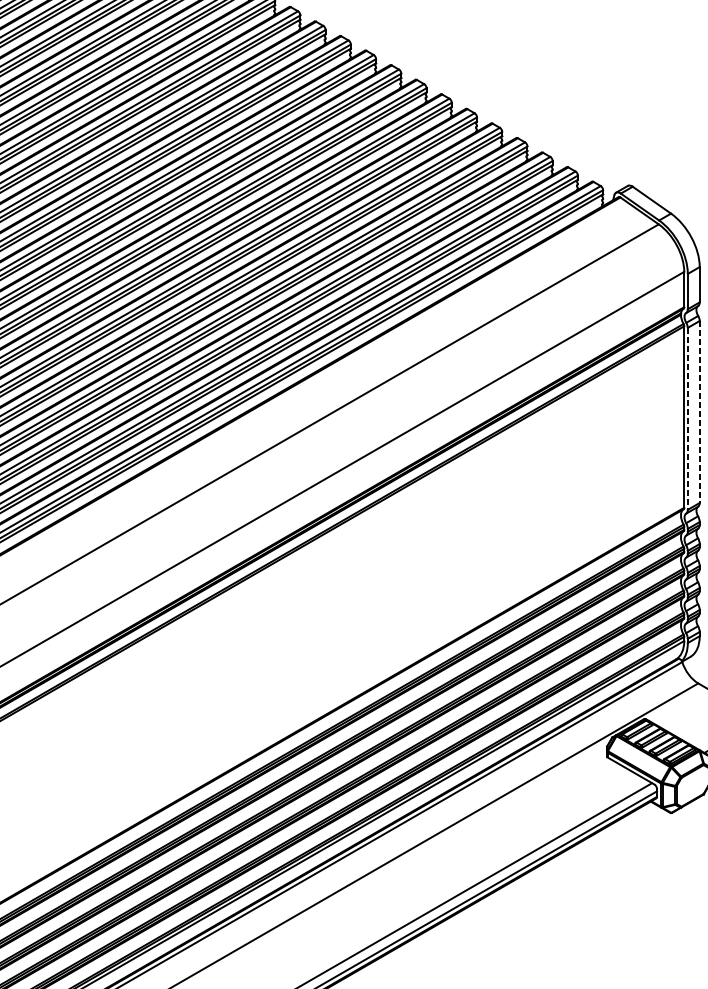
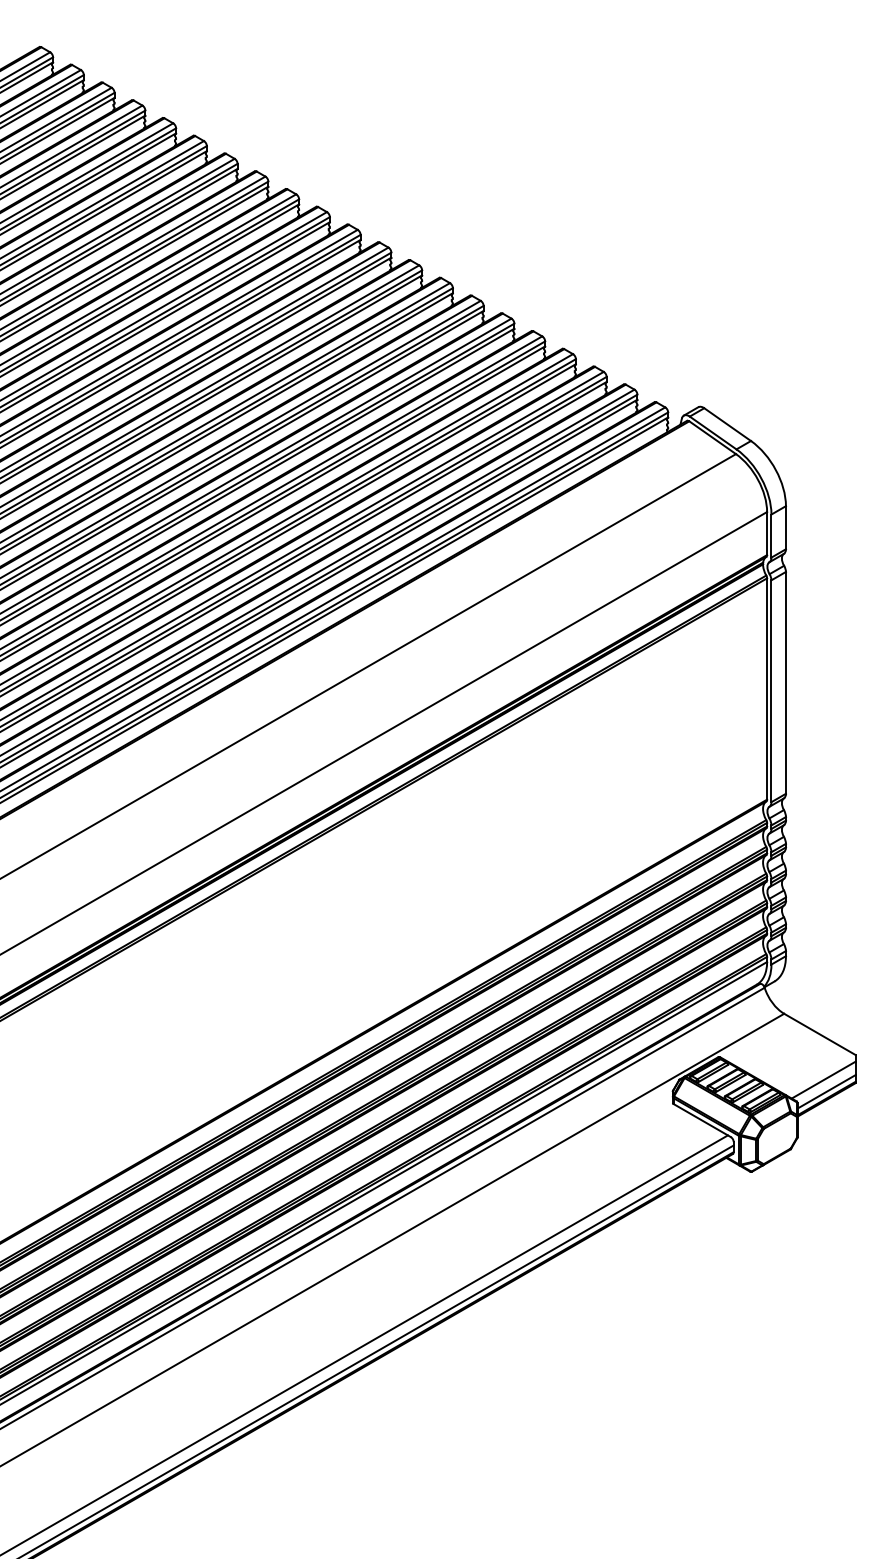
line: (699, 411) -> (785, 682), dashed -> solid
line: (687, 419) -> (771, 691), dashed -> solid

